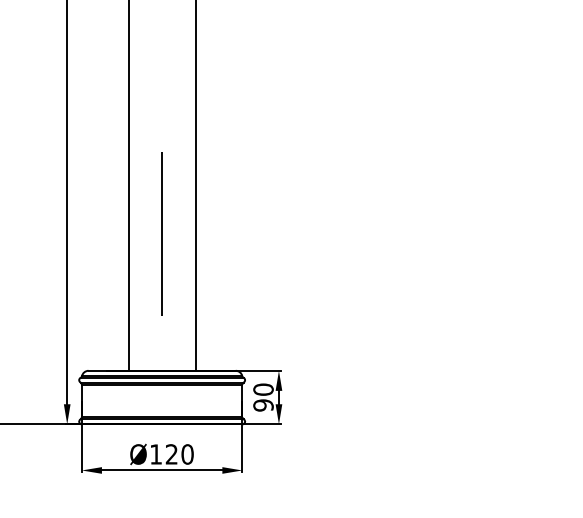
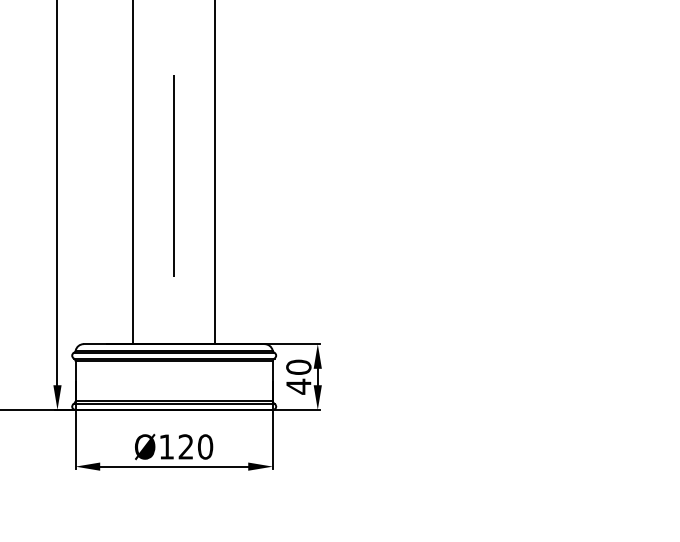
text: (263, 405) -> (298, 386), 90 -> 40

